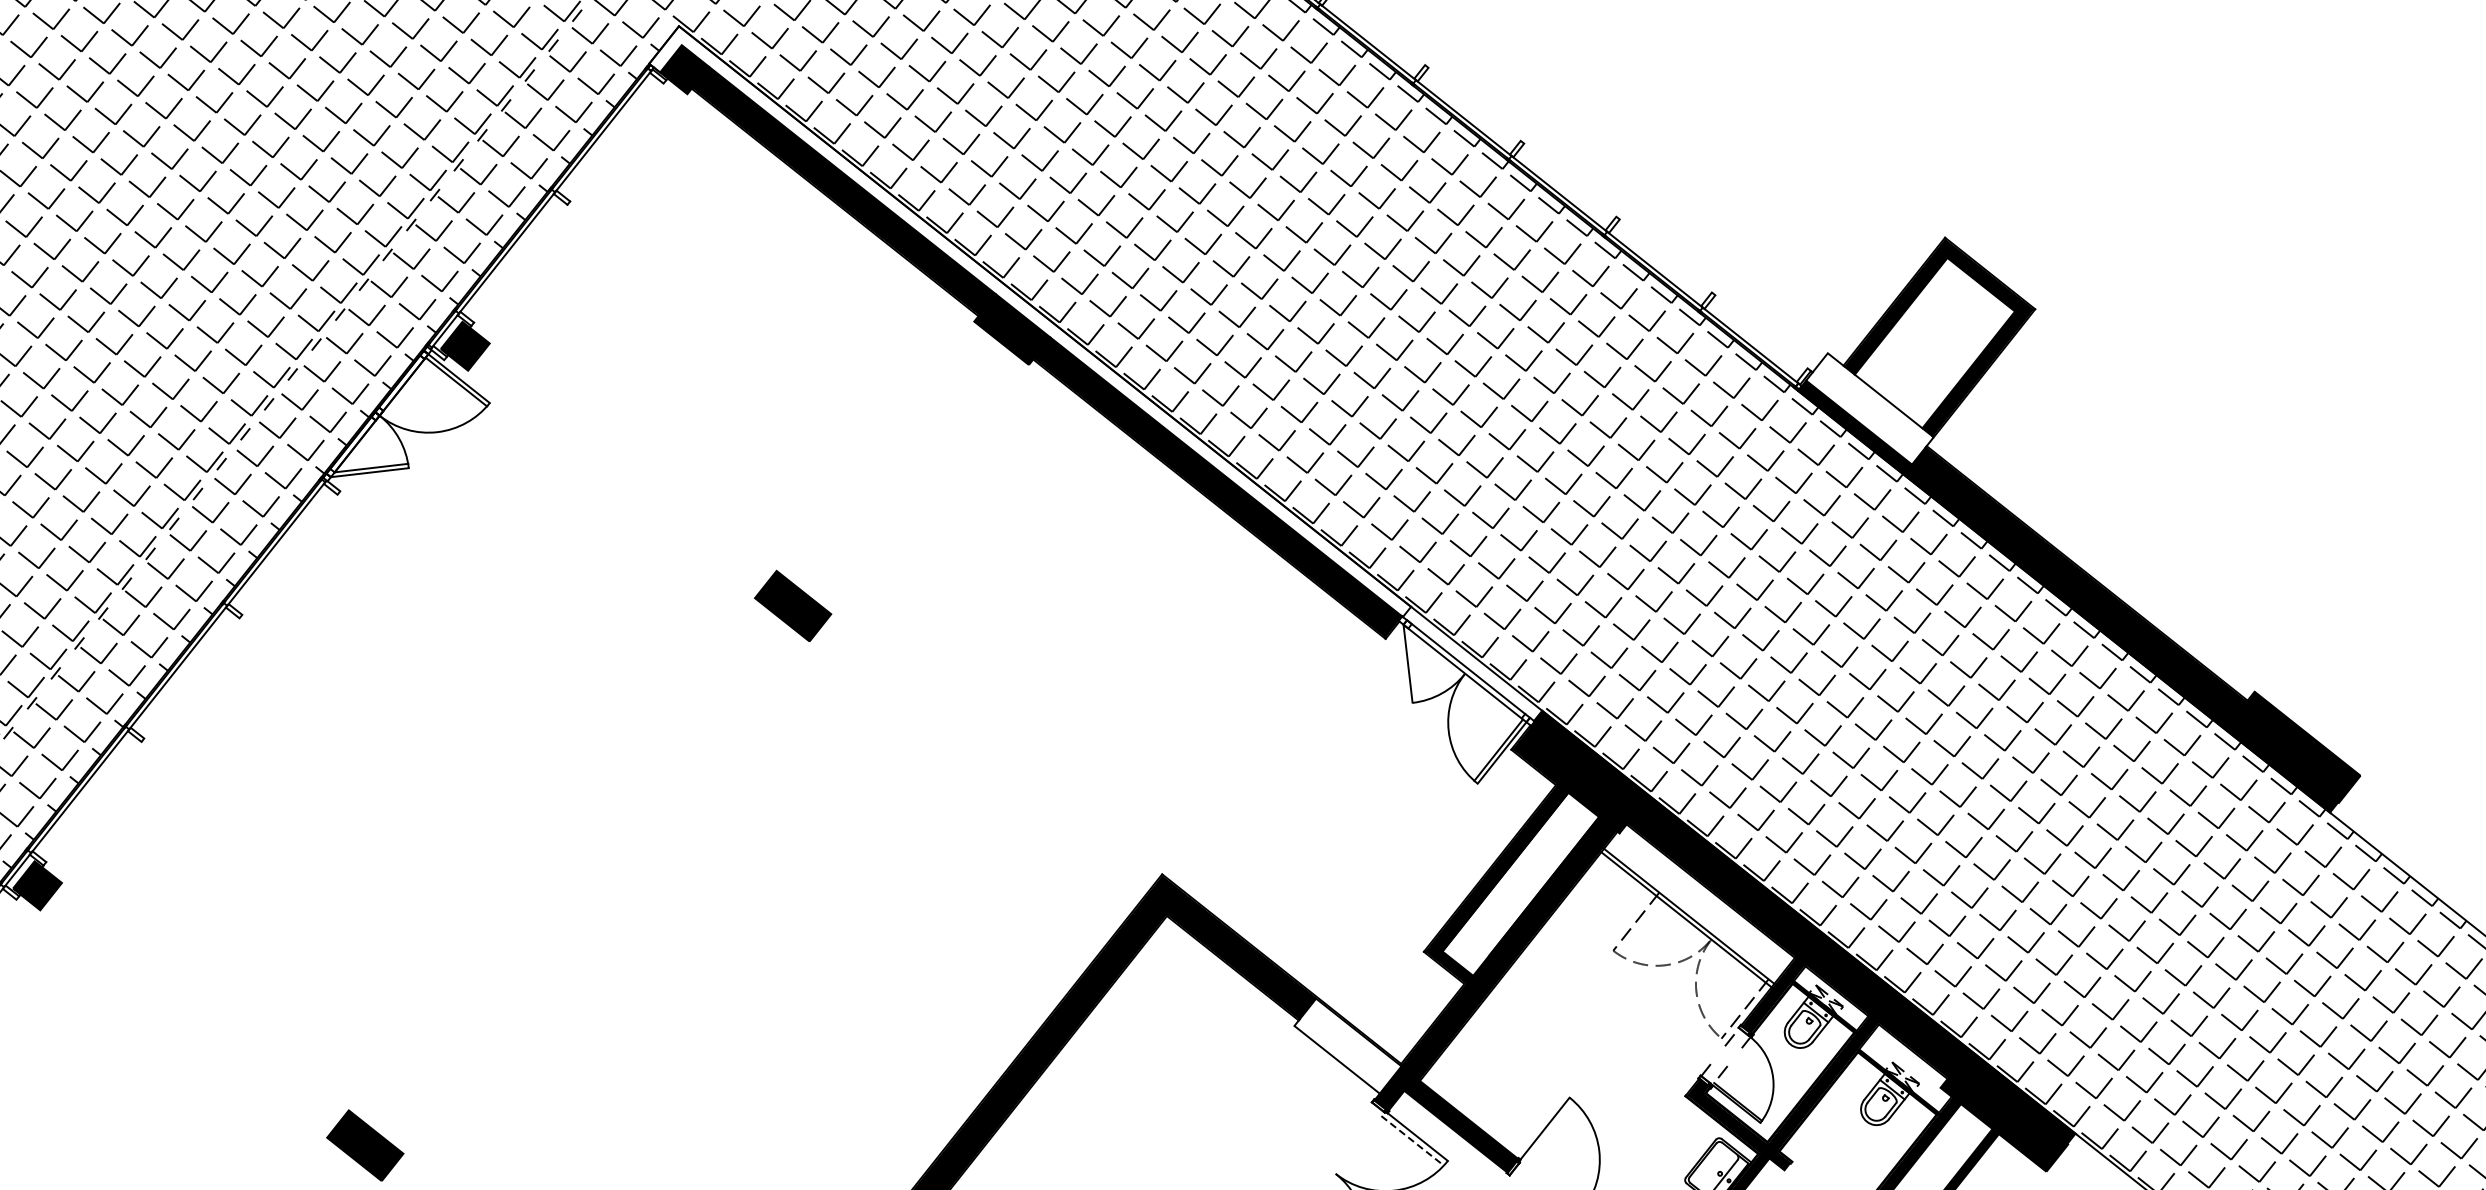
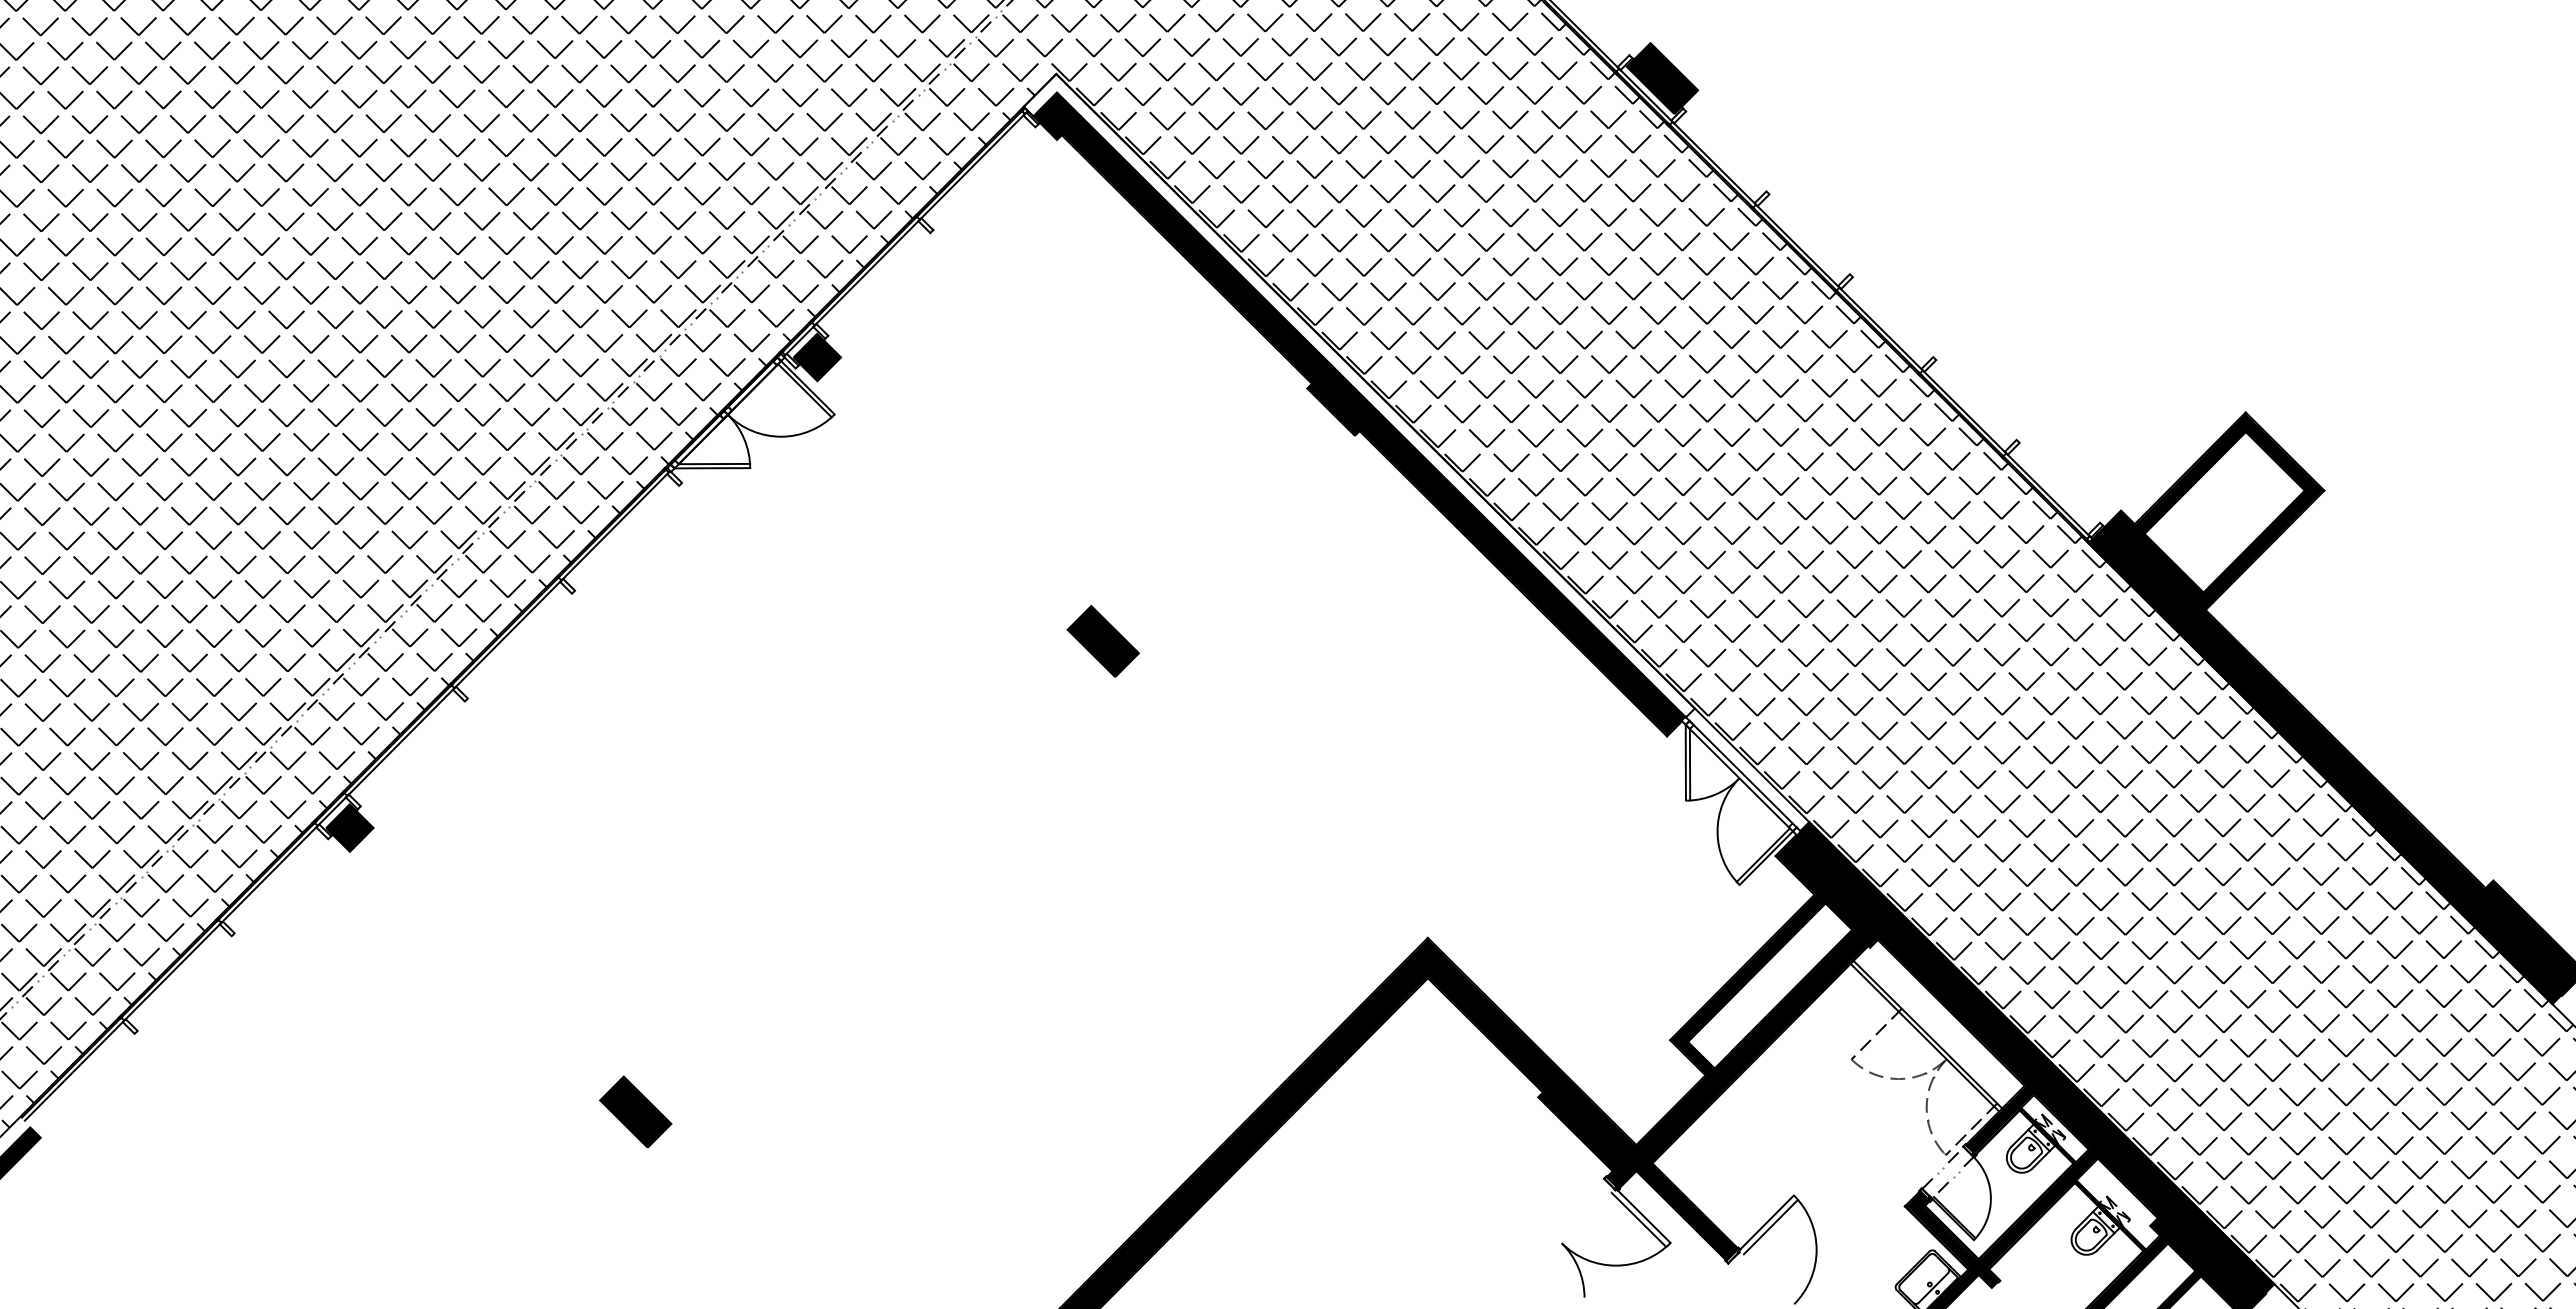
fill: (1870, 409) -> (2155, 568), added
line: (1412, 665) -> (1689, 764), added
fill: (1348, 1046) -> (1587, 1122), added
line: (1549, 1132) -> (1770, 1226), added
line: (1413, 1141) -> (1639, 1220), dashed -> solid

